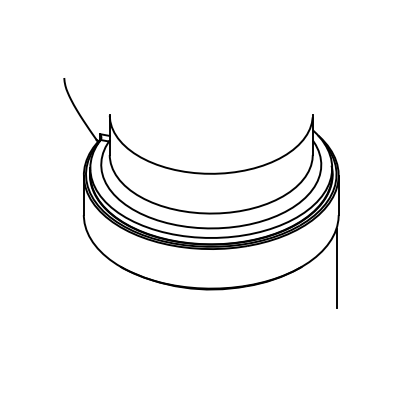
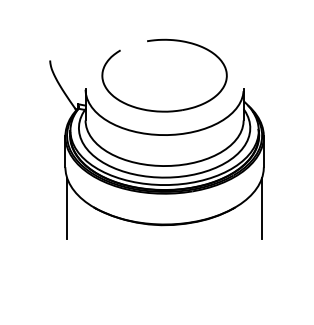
part: (211, 52) -> (164, 40), added
line: (85, 267) -> (66, 208), added

